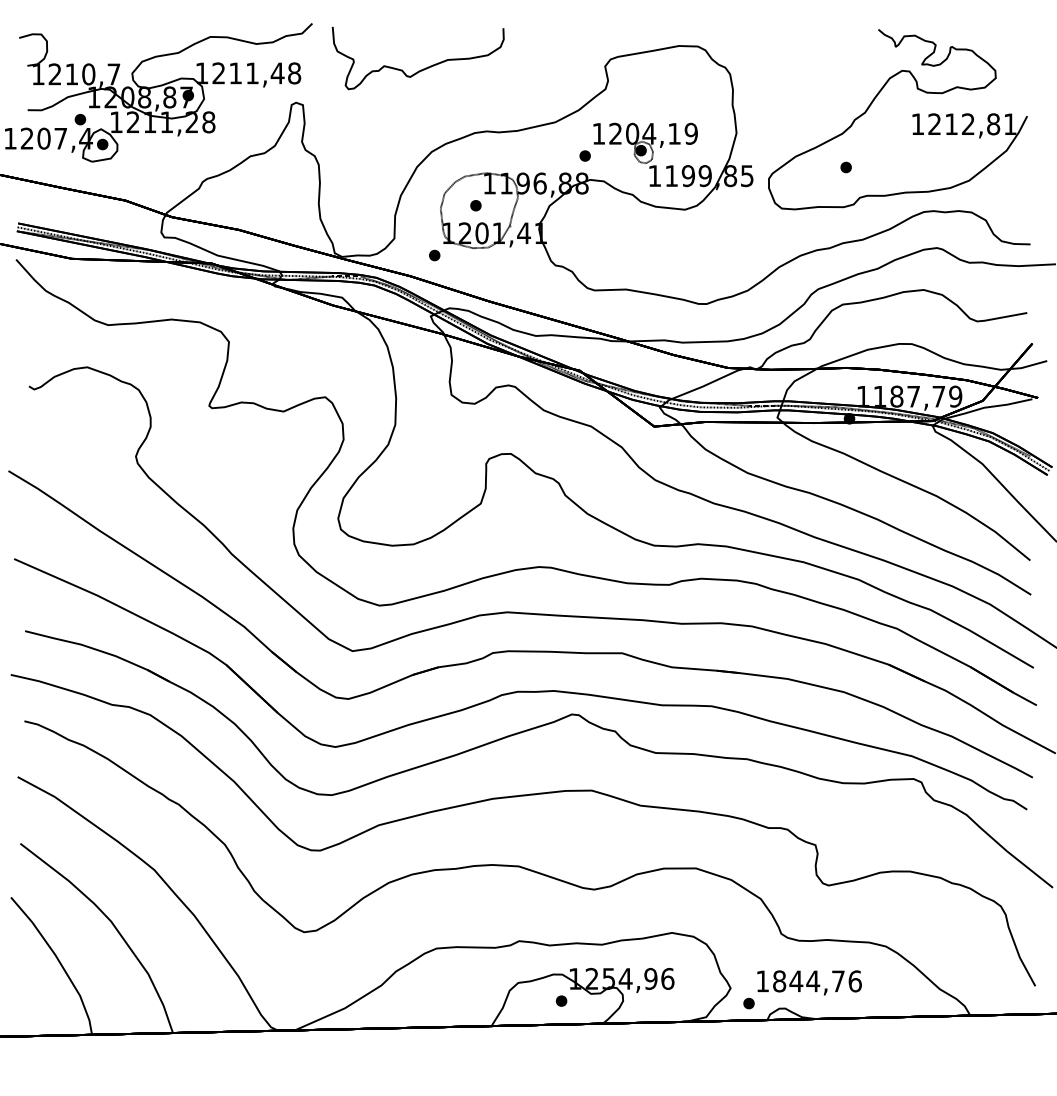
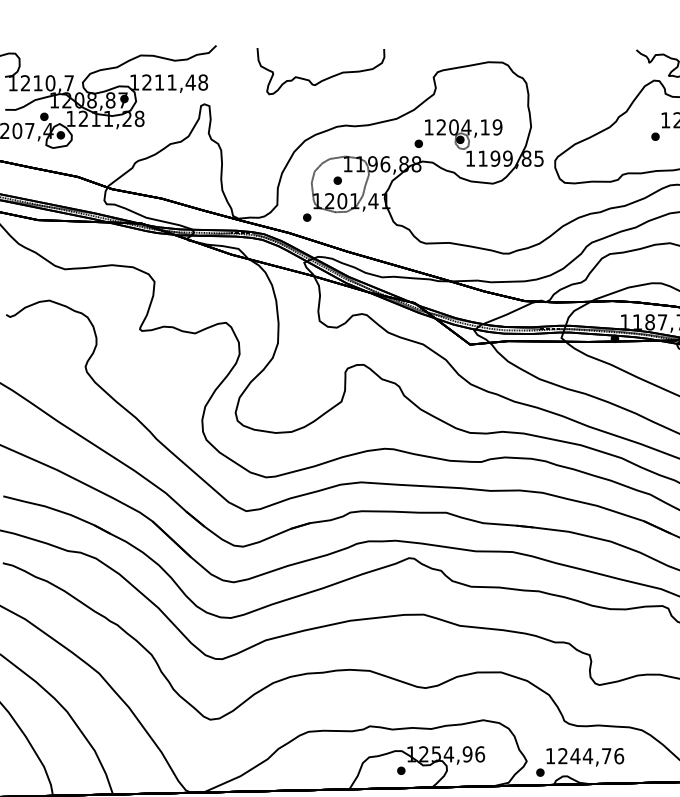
curve: (423, 68) -> (324, 78), moved
part: (845, 167) -> (655, 136), moved
text: (779, 981) -> (563, 756), 1844,76 -> 1244,76

